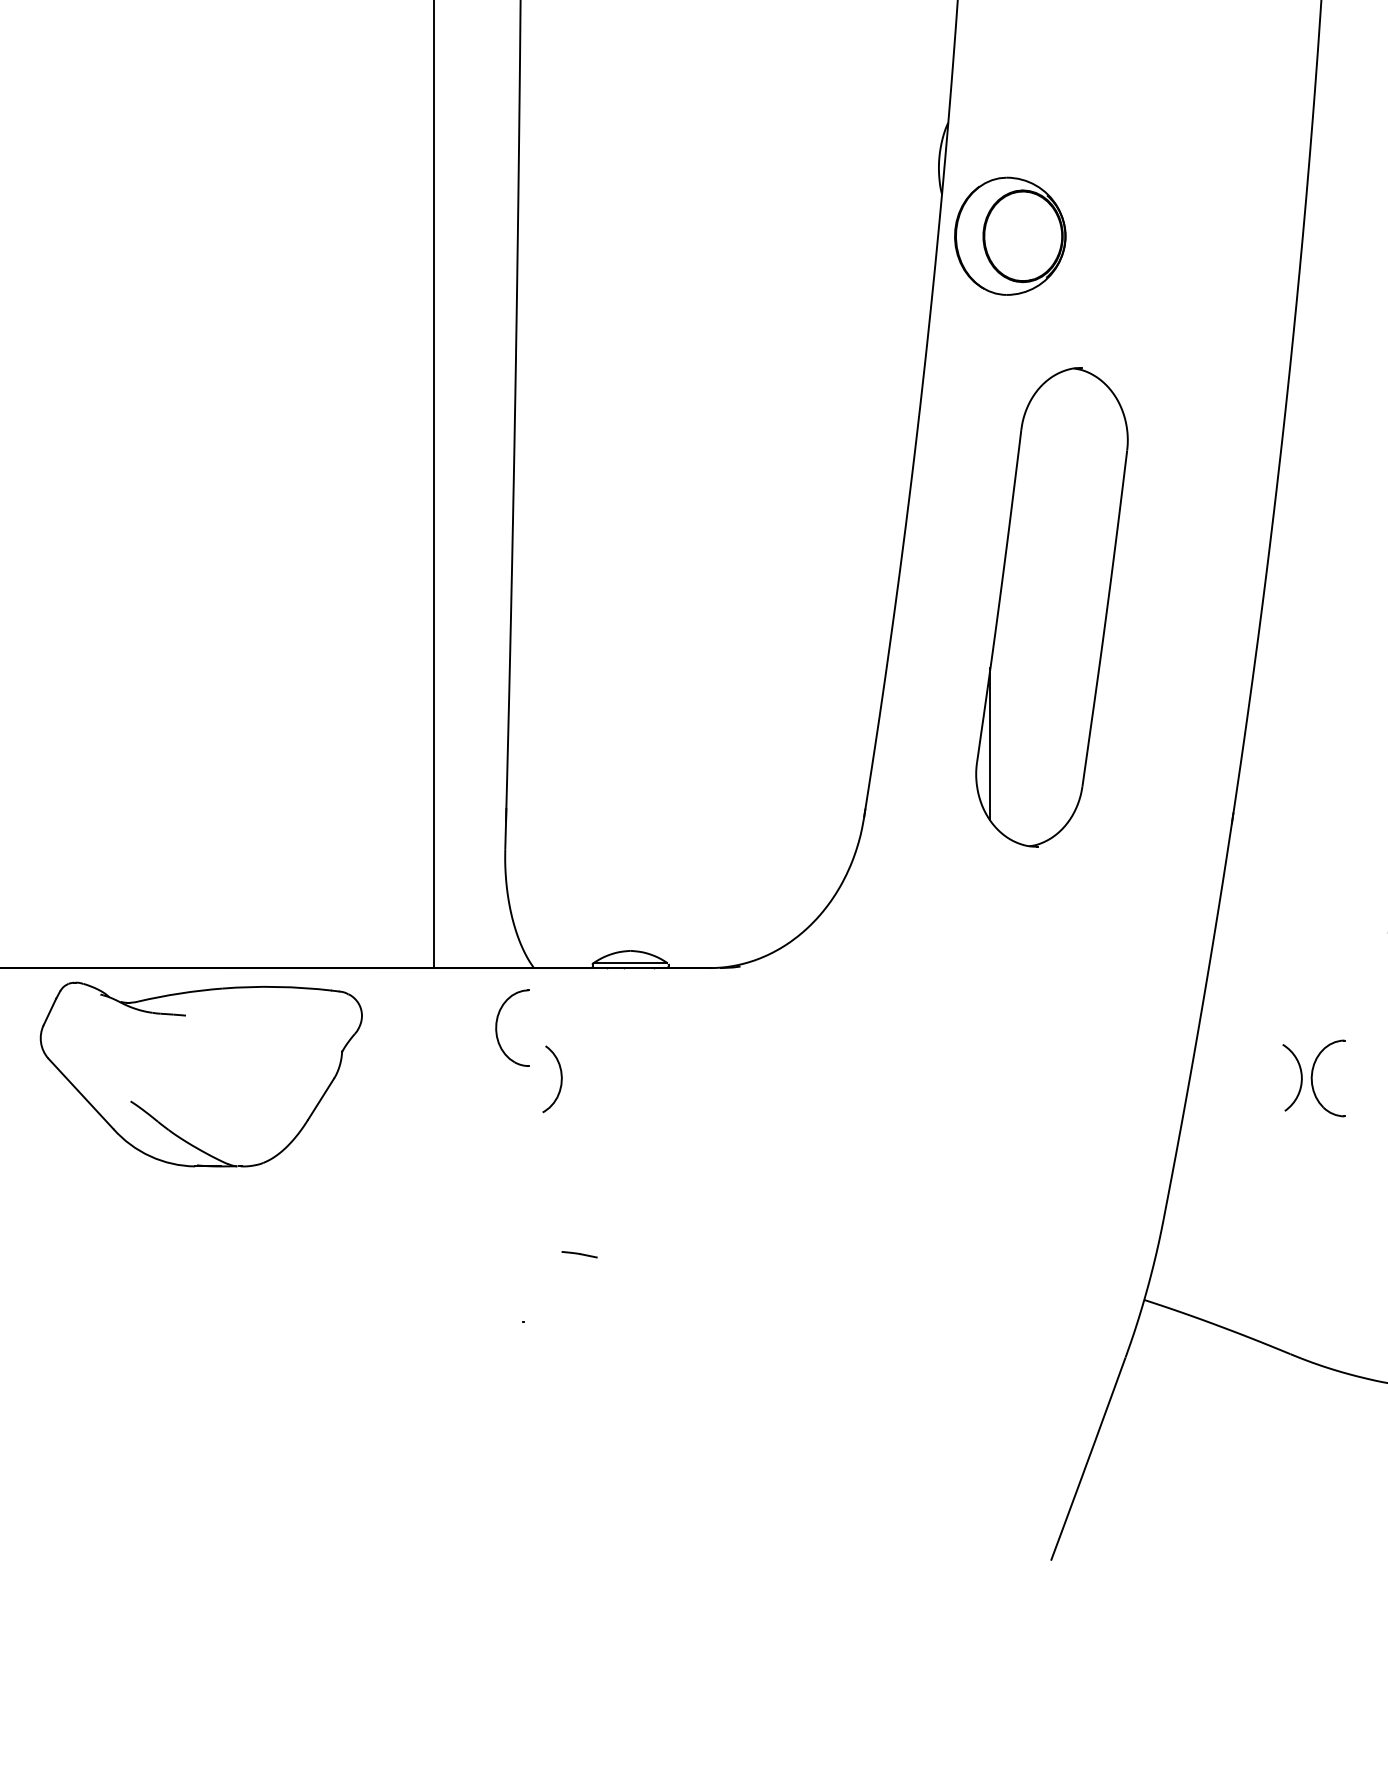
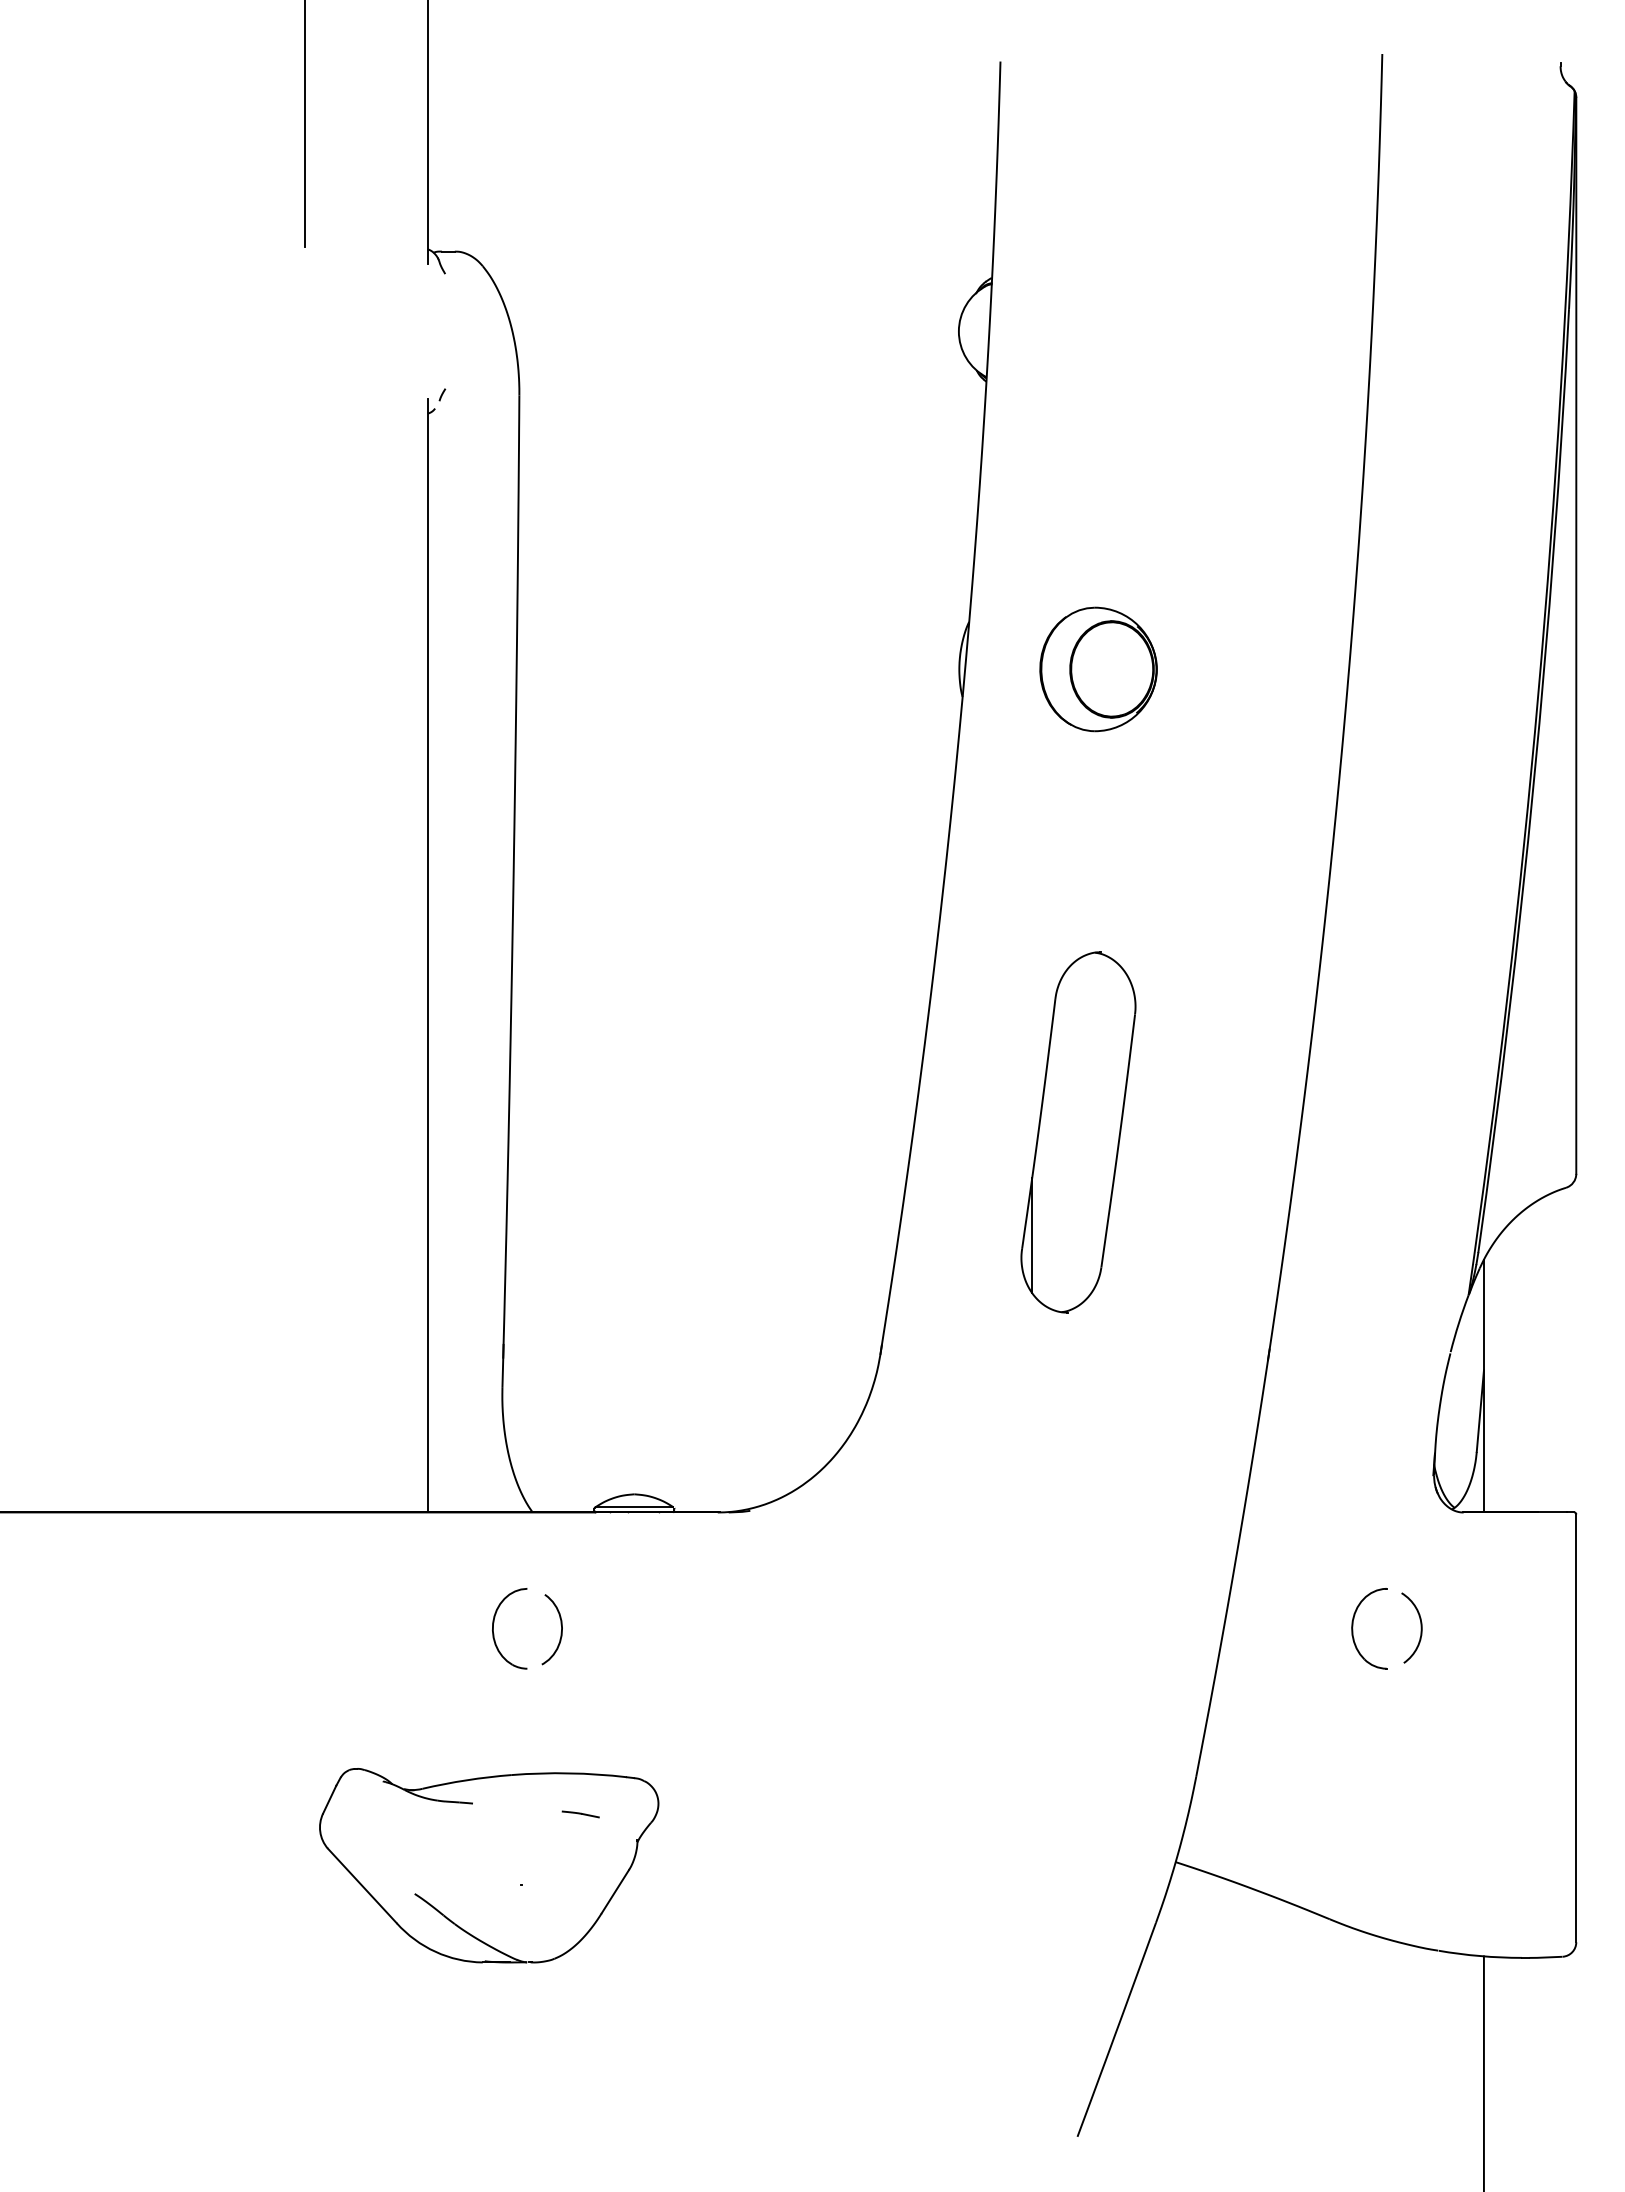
part: (1010, 236) -> (1098, 669), moved
part: (1052, 607) -> (1078, 1132), size x0.71
part: (497, 1032) -> (494, 1633), moved
part: (201, 1074) -> (489, 1865), moved
arc: (1300, 1077) -> (1420, 1627), moved

